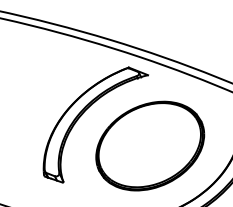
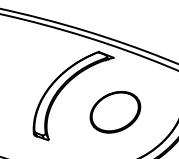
part: (150, 146) -> (115, 112), size x0.6

